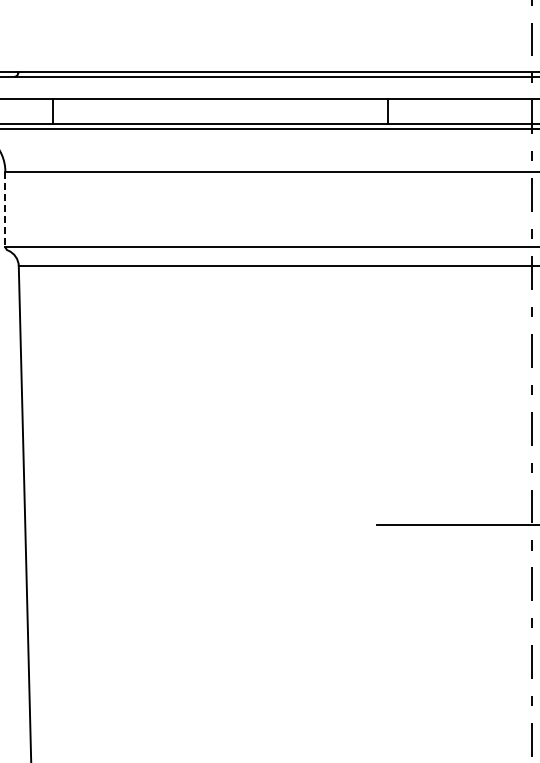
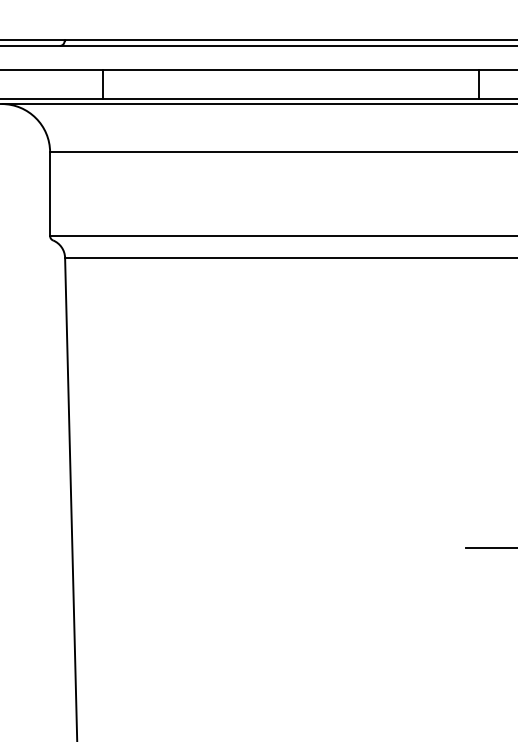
line: (5, 209) -> (50, 194), dashed -> solid

